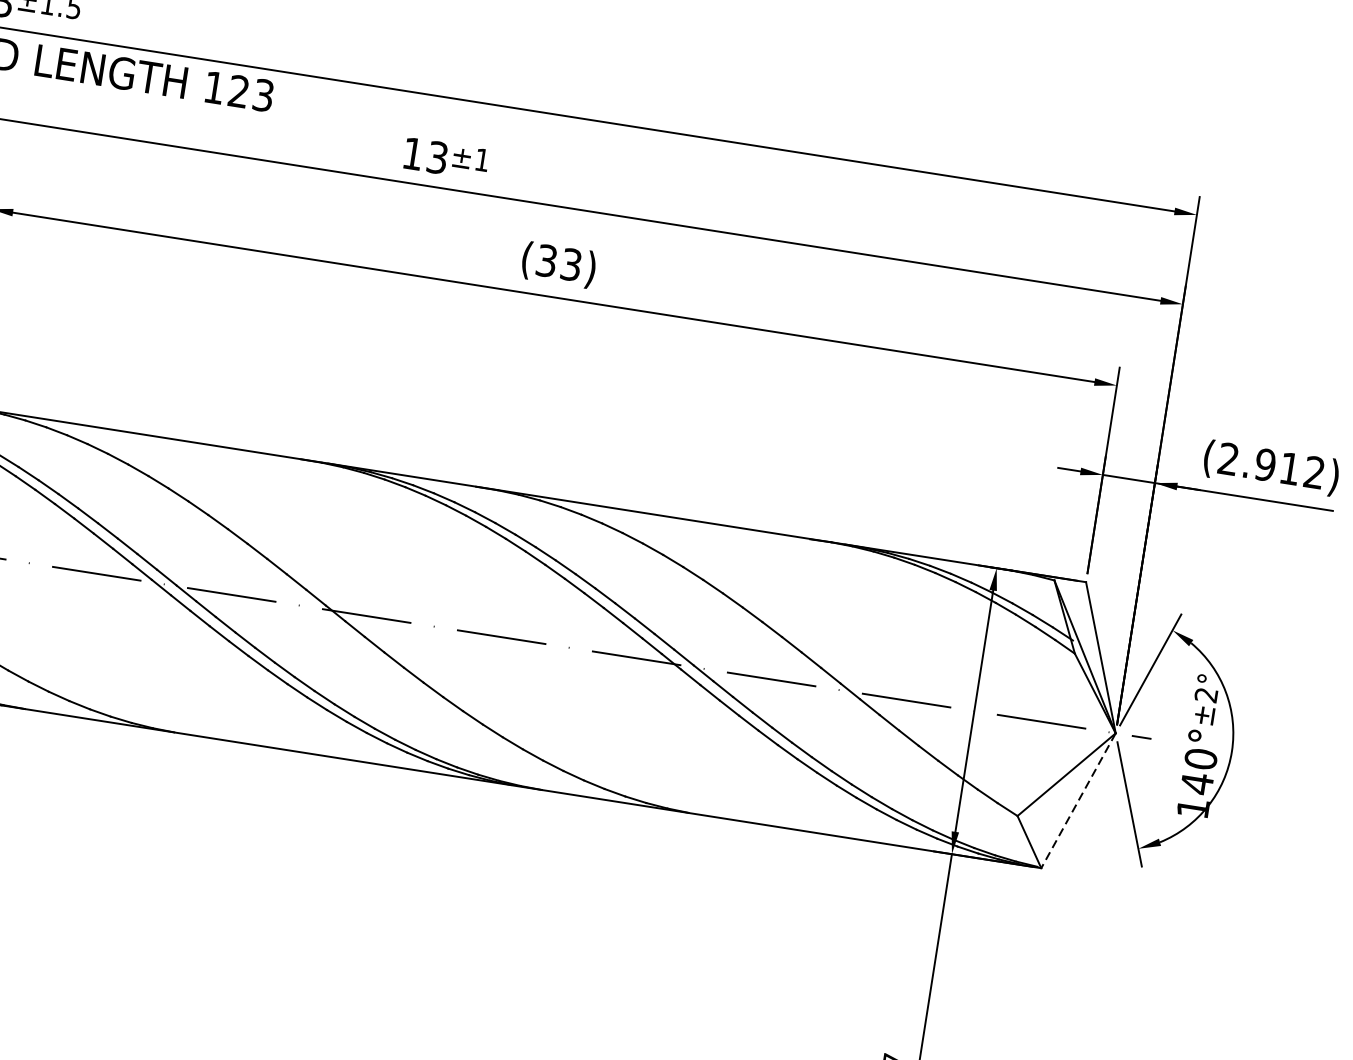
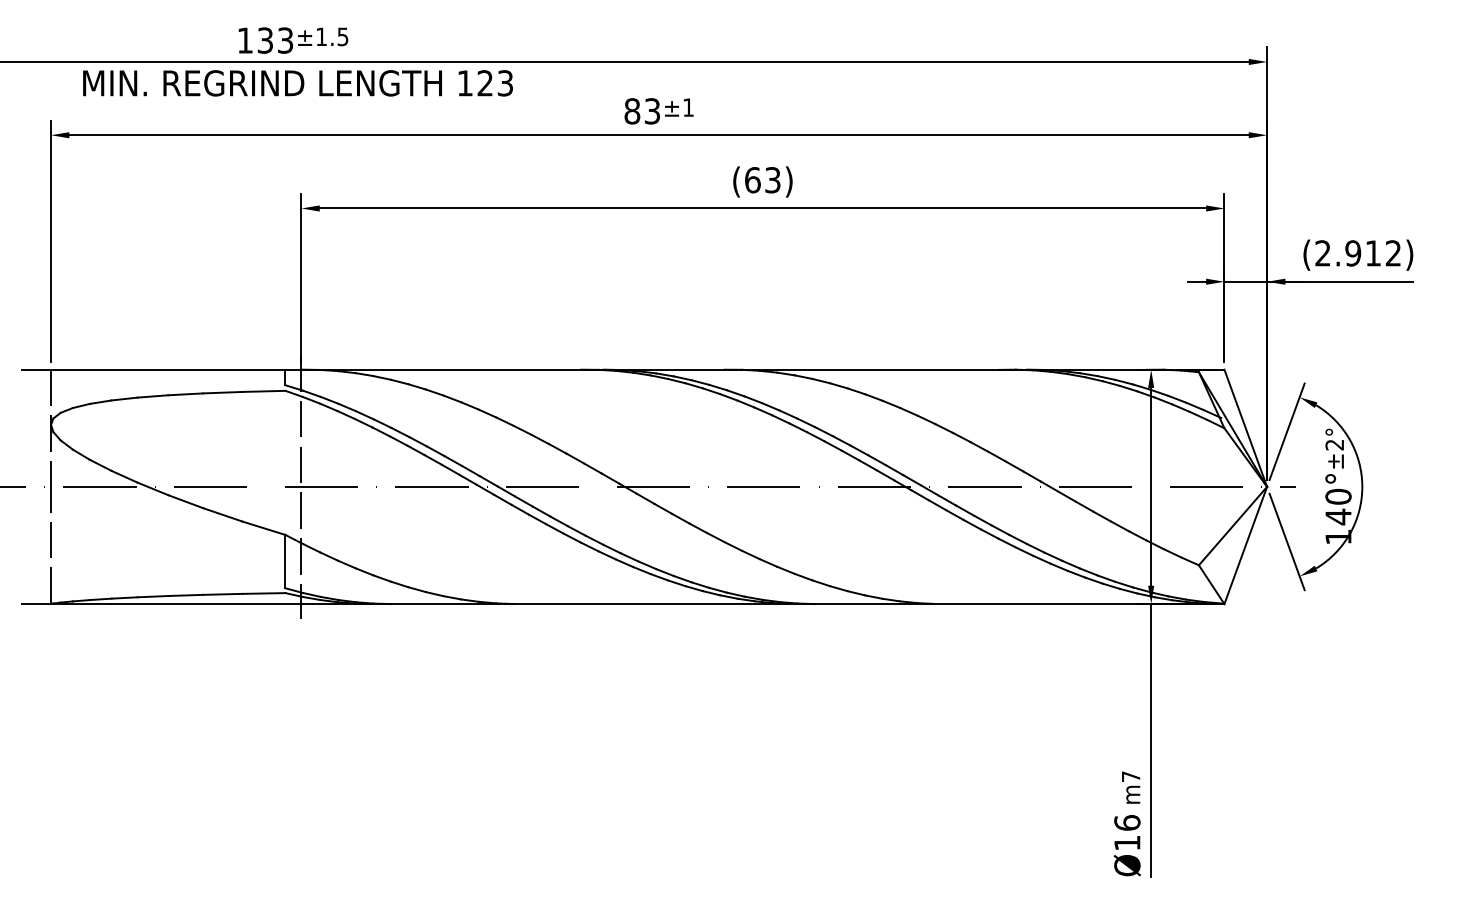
text: (413, 154) -> (632, 111), 13 -> 83
text: (546, 261) -> (752, 180), (33) -> (63)
line: (1078, 800) -> (1245, 545), dashed -> solid

